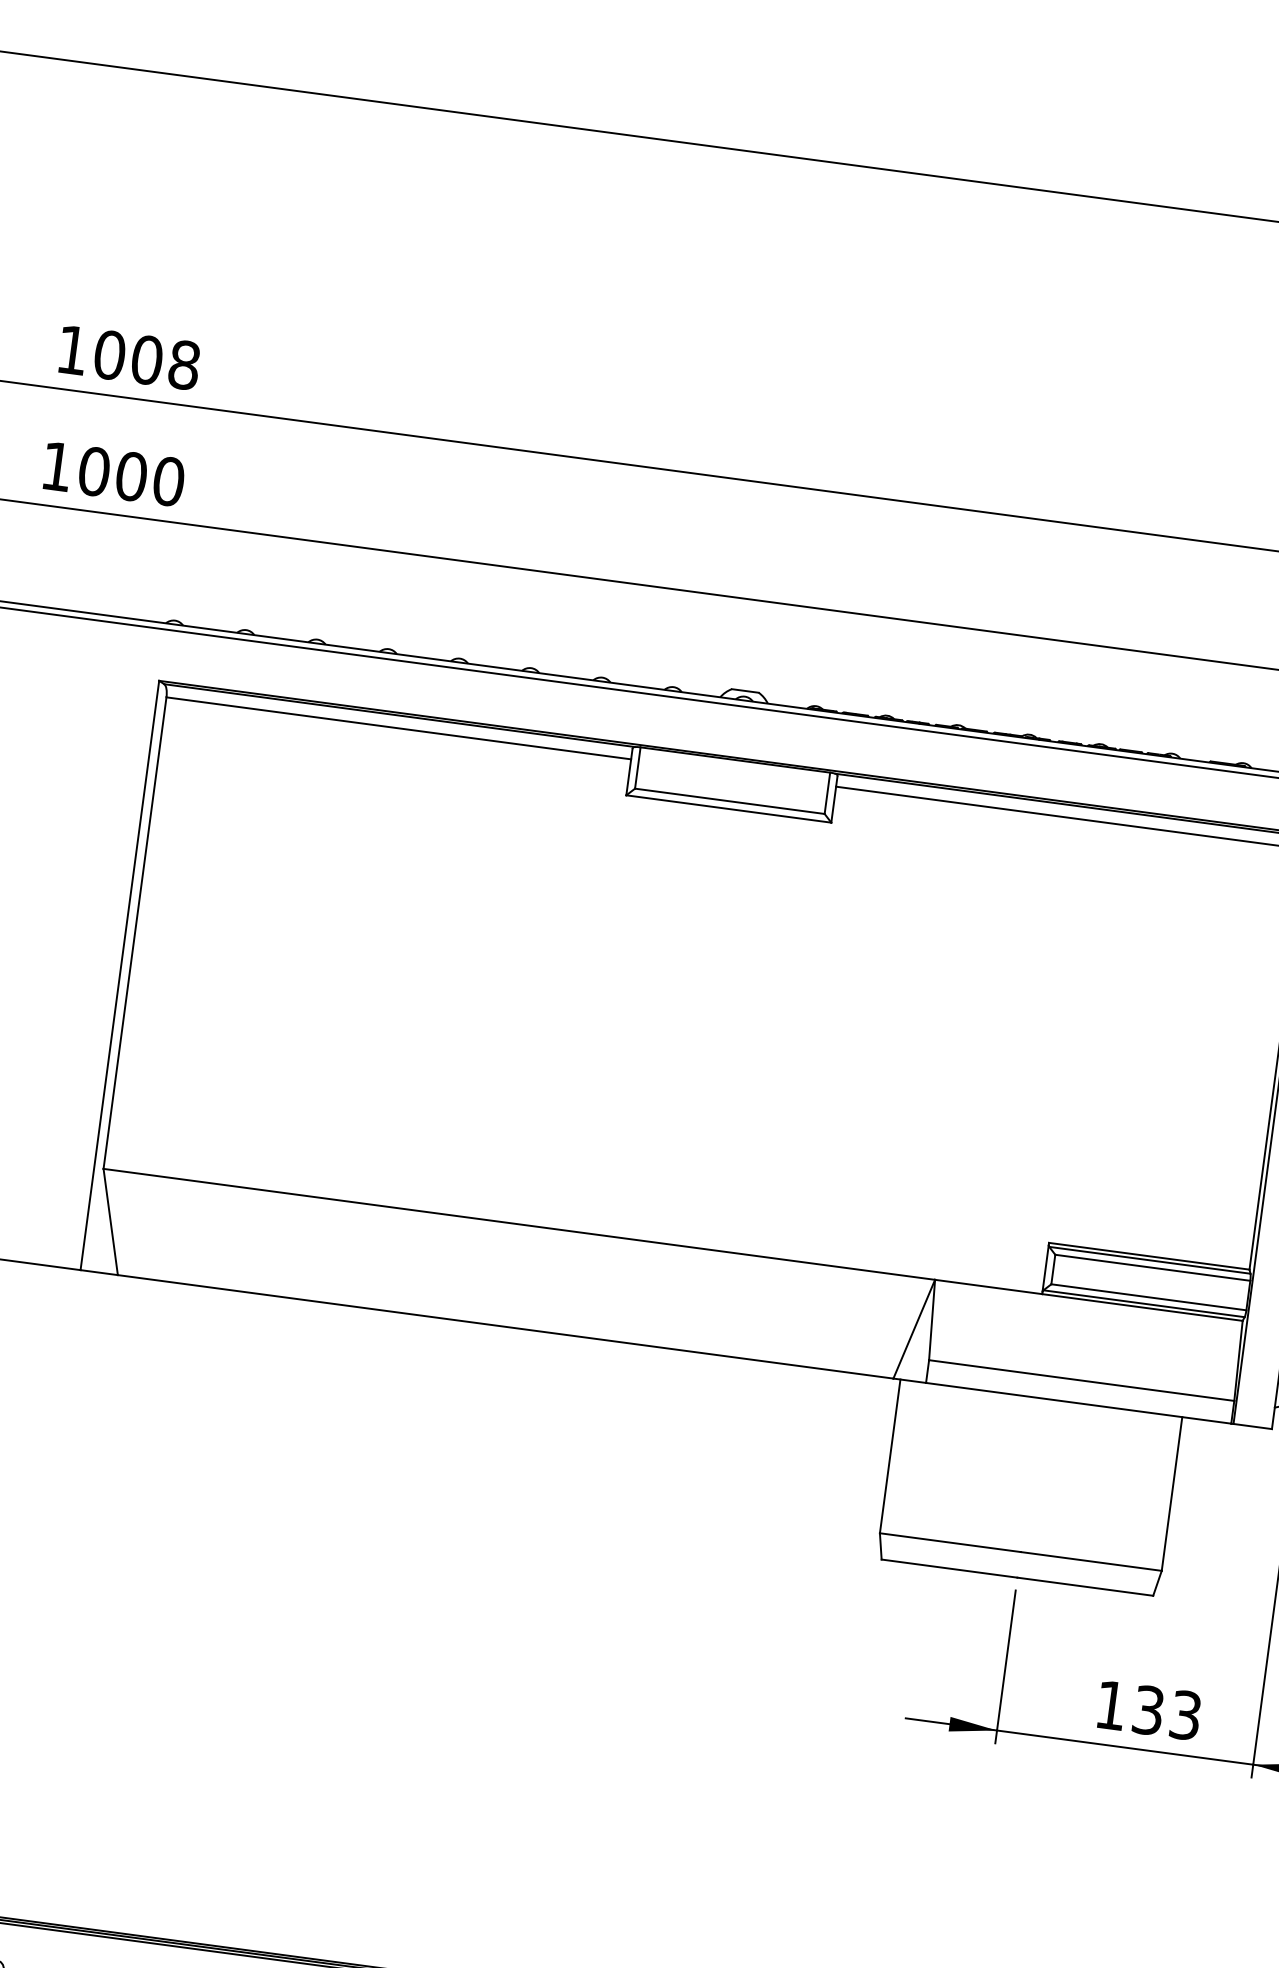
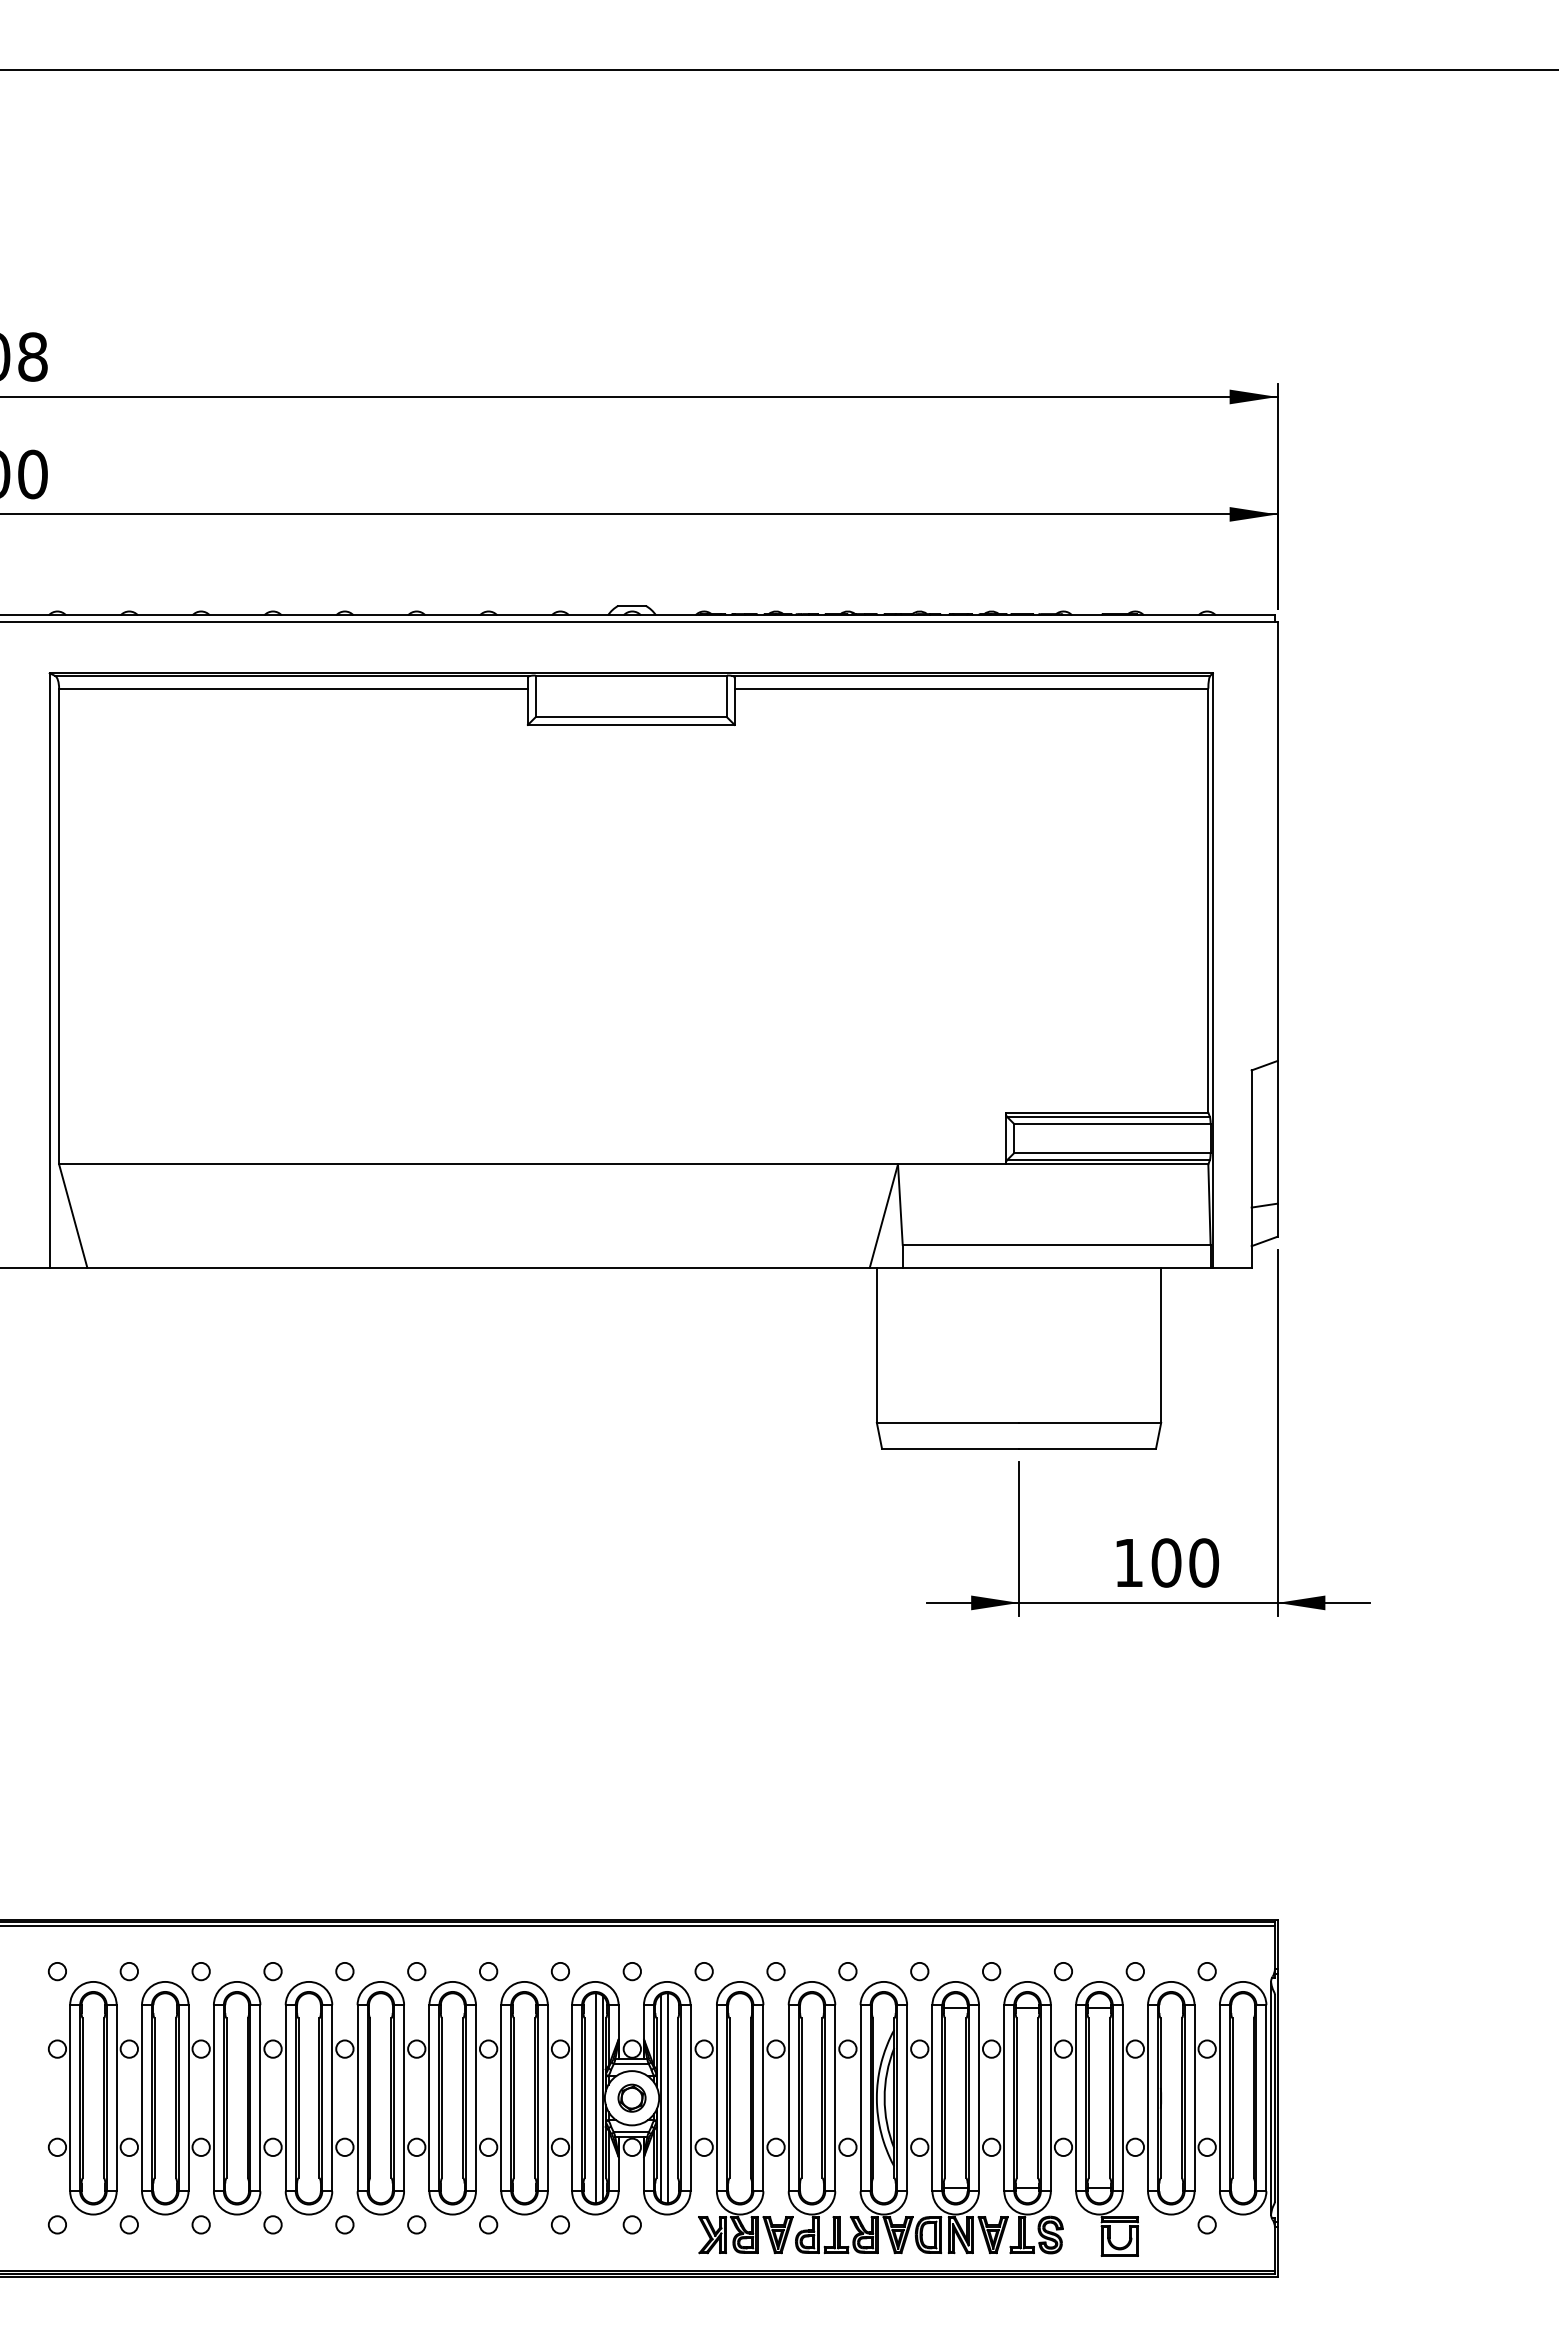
text: (1167, 1712) -> (1185, 1562), 133 -> 100

